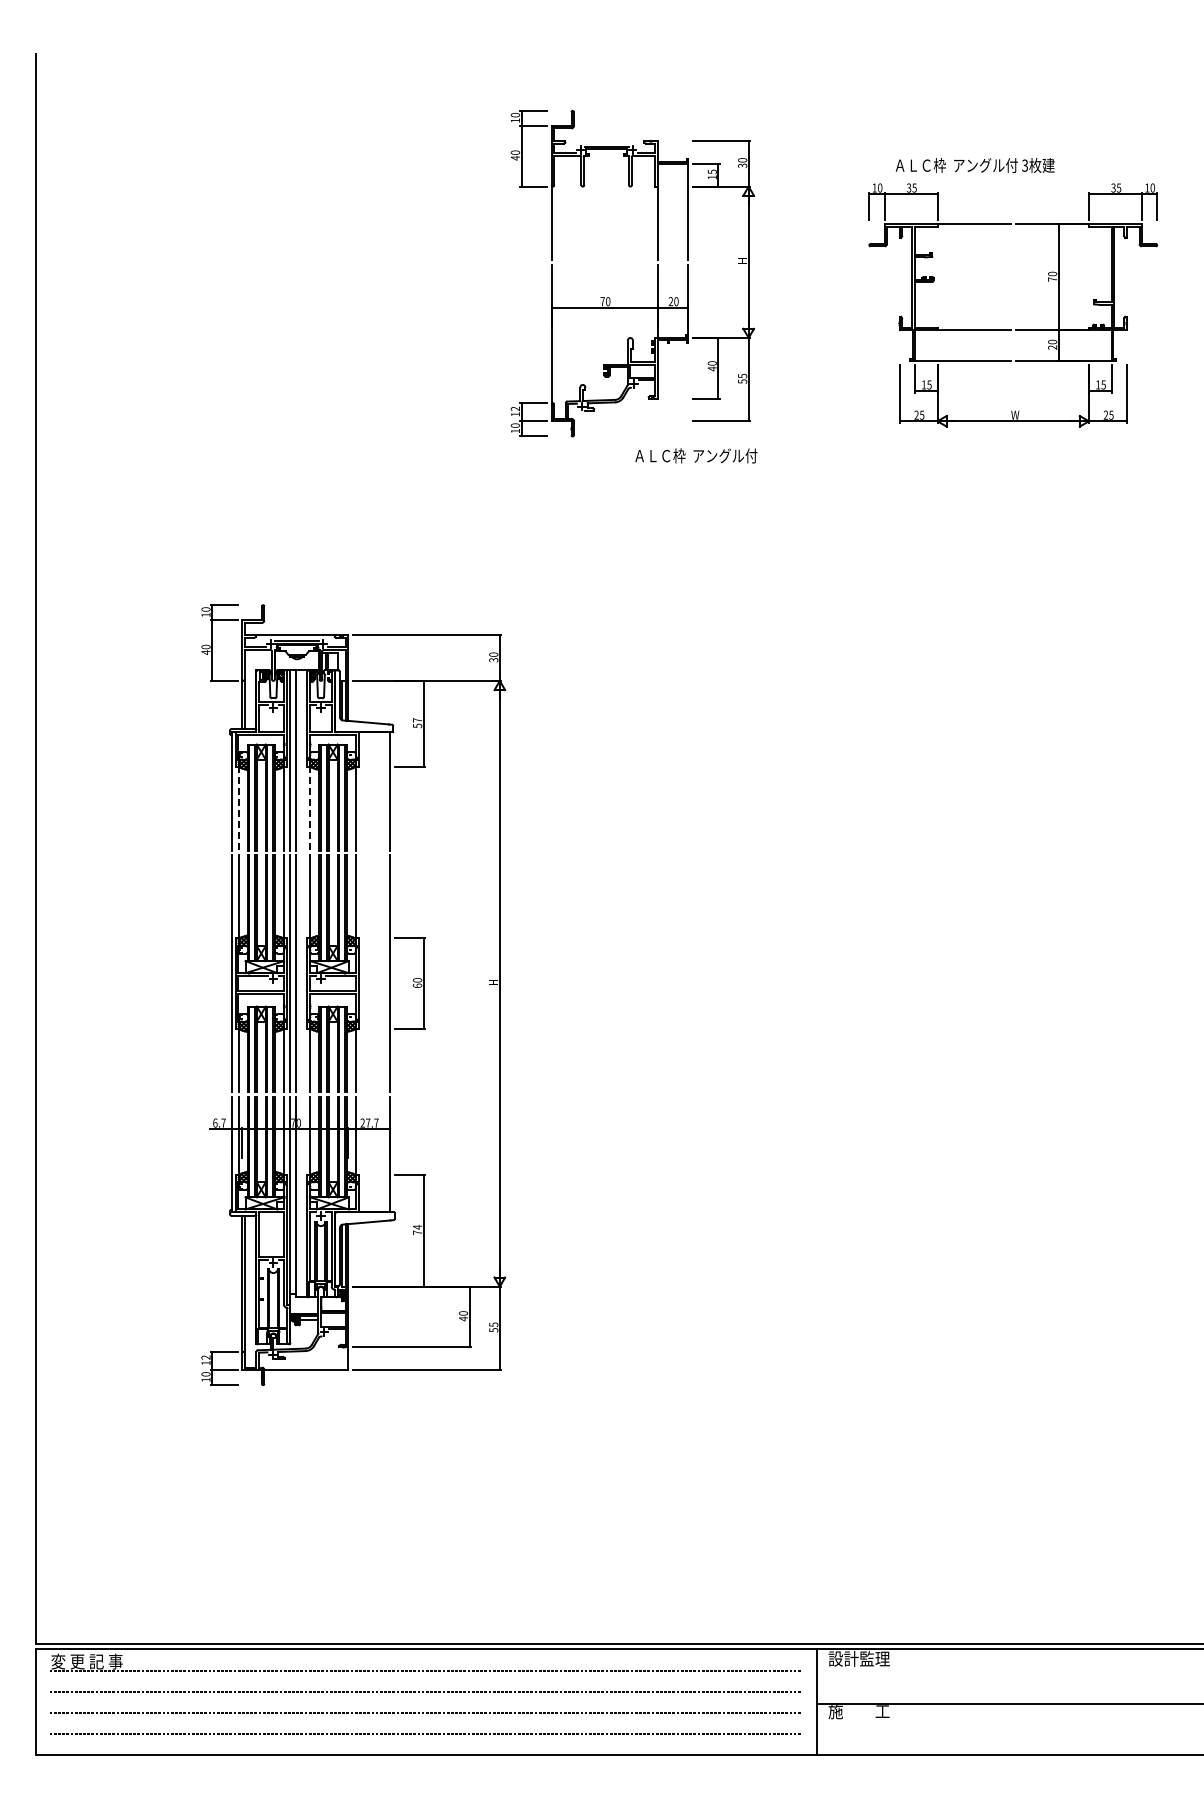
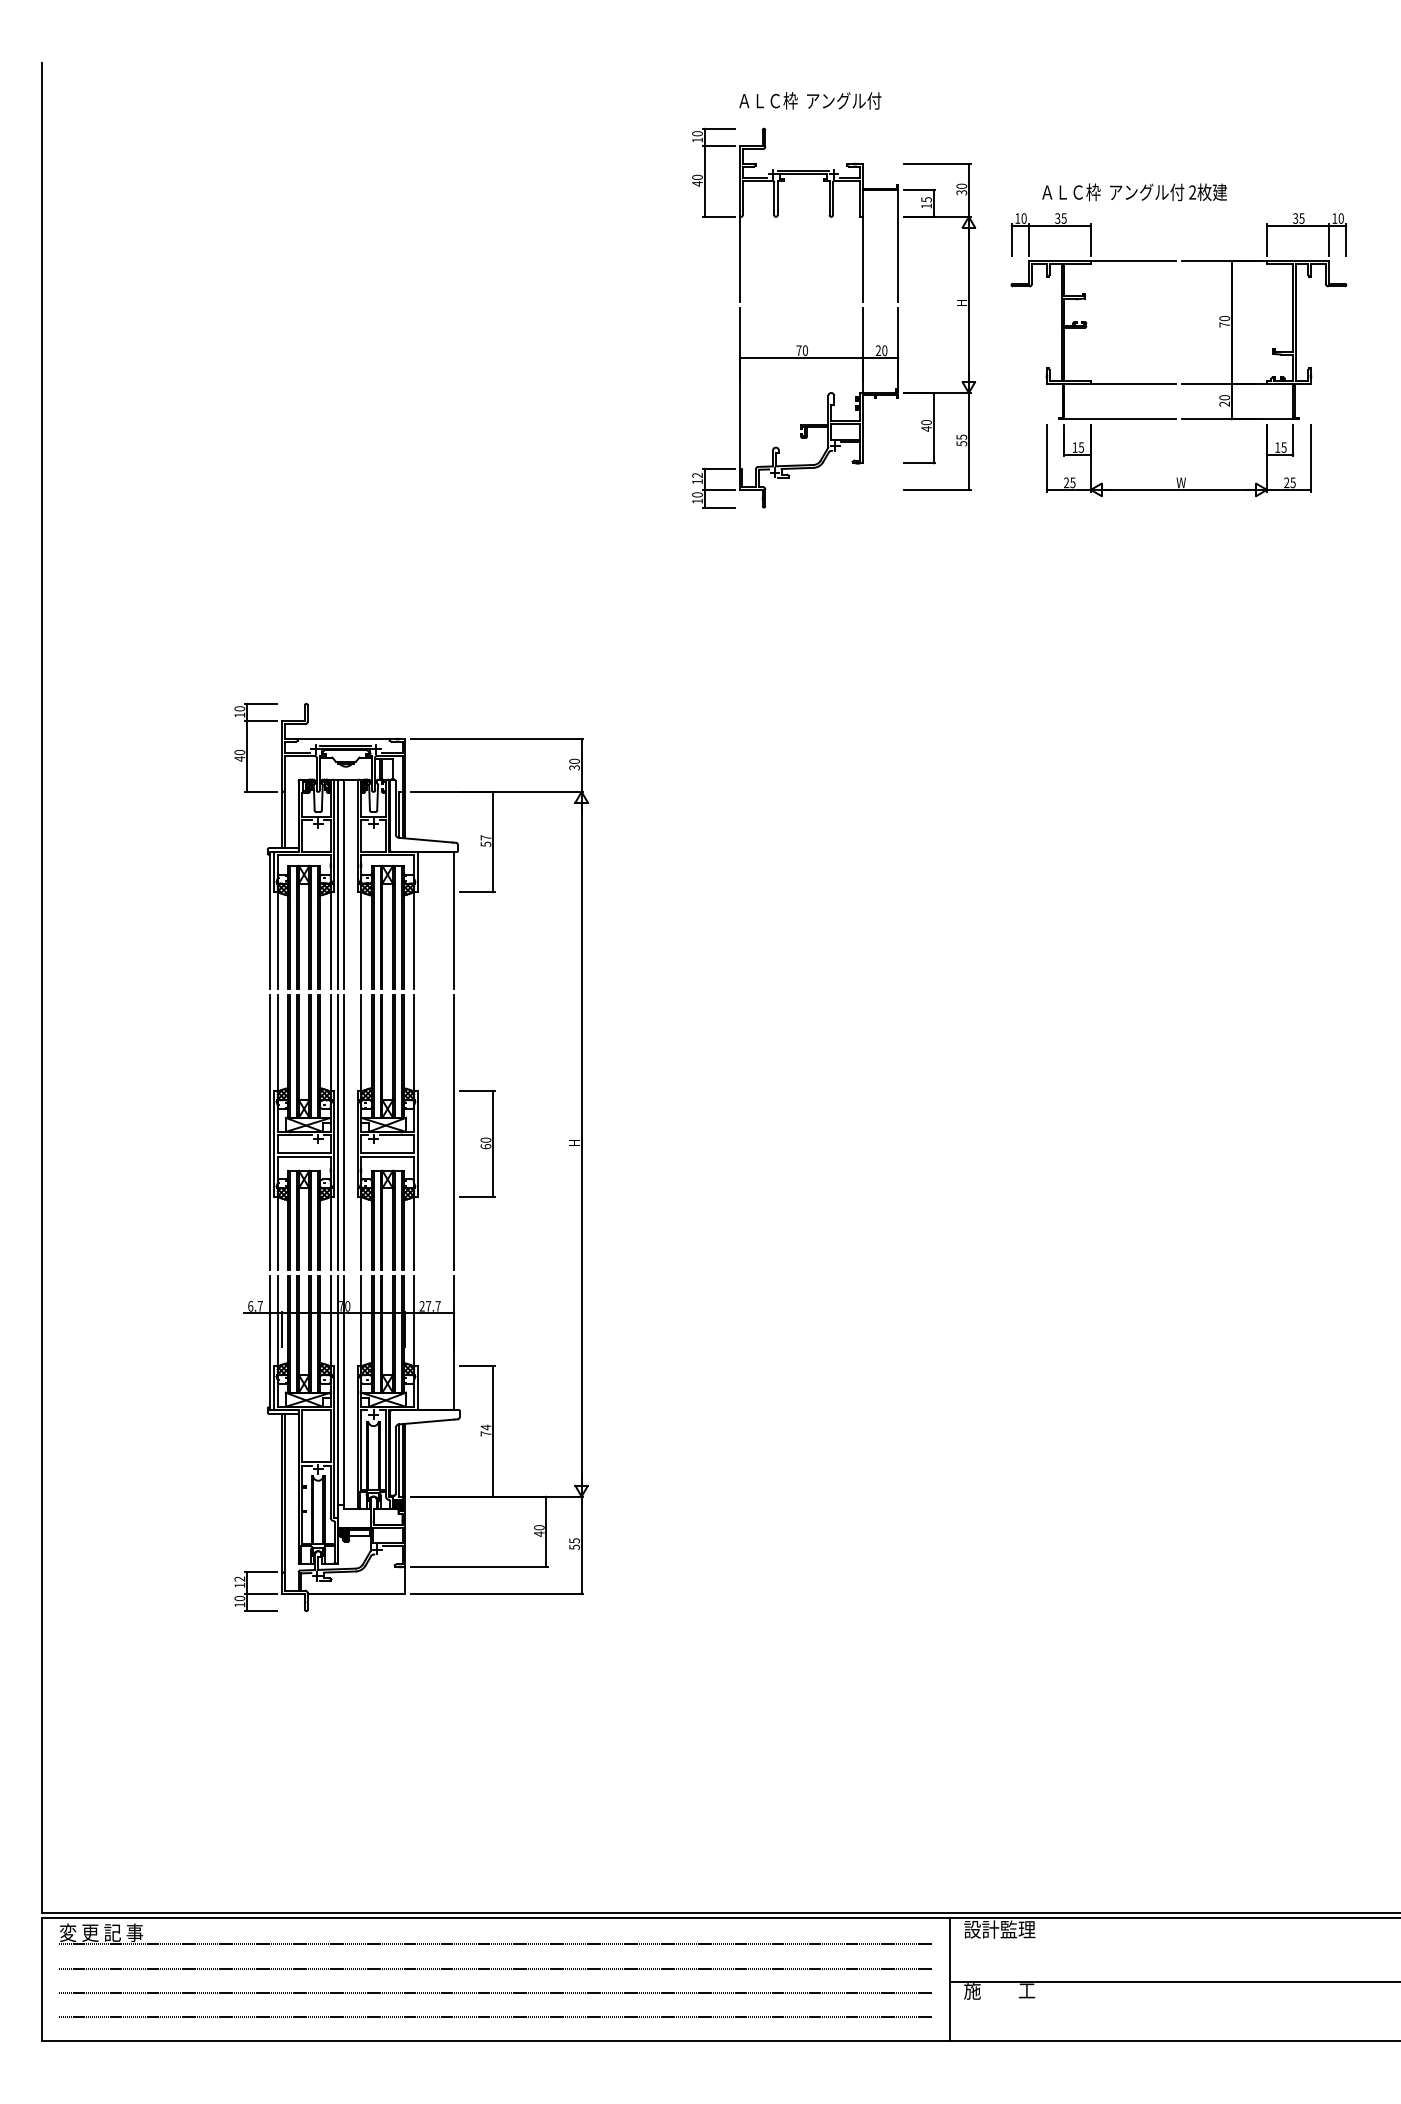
text: (1025, 165) -> (1193, 192), 3 -> 2
part: (657, 273) -> (862, 317), moved
text: (696, 455) -> (810, 100), moved
line: (238, 809) -> (277, 941), dashed -> solid
line: (310, 809) -> (361, 941), dashed -> solid

